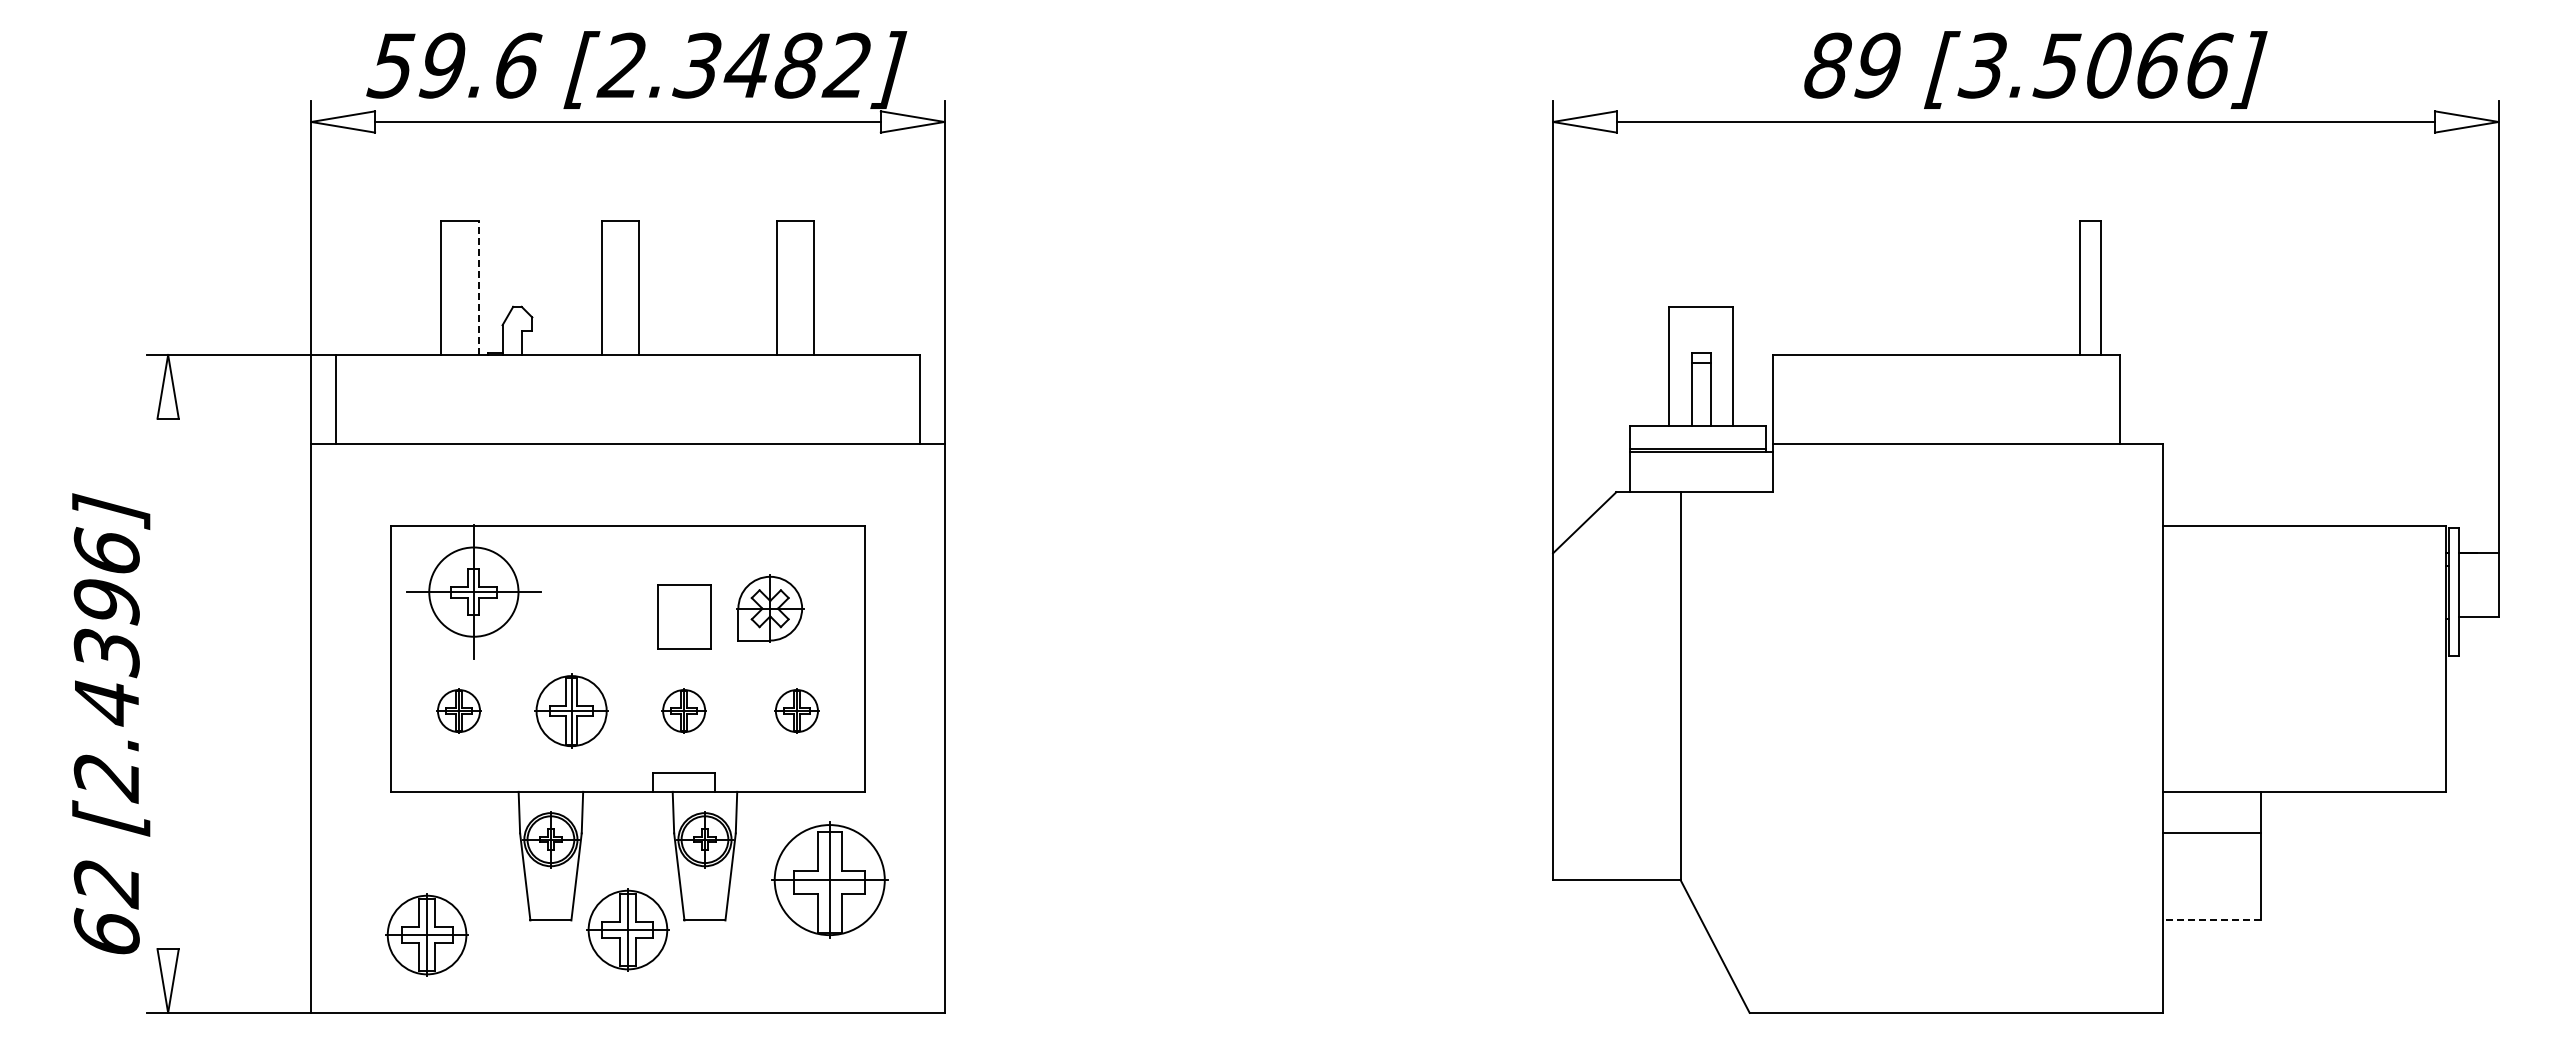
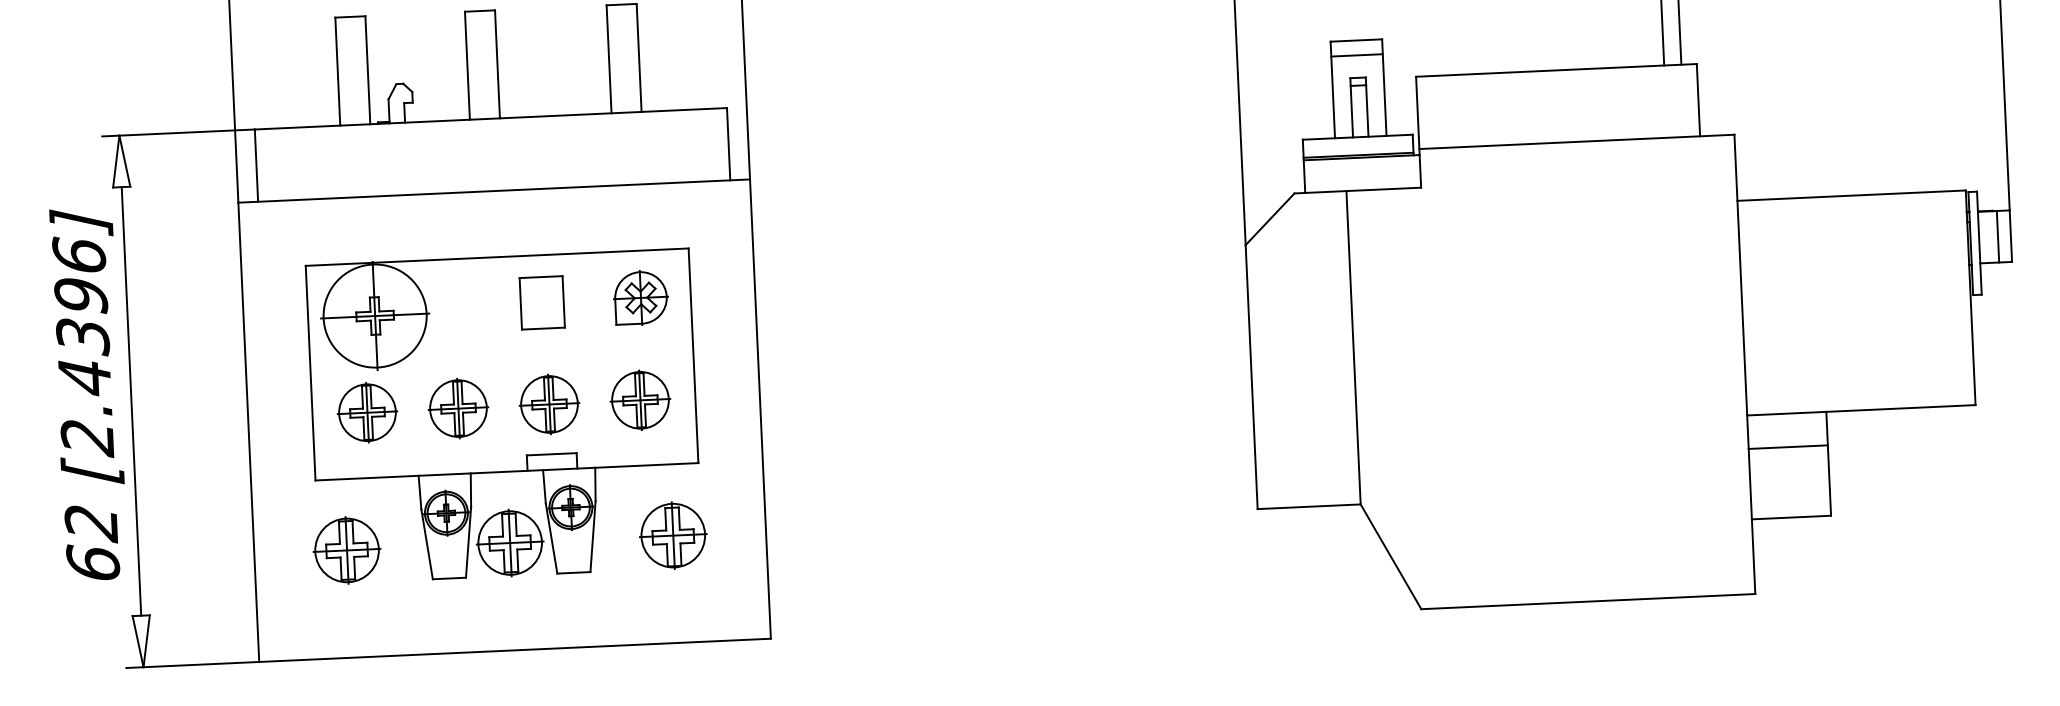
line: (478, 288) -> (367, 70), dashed -> solid
line: (1701, 325) -> (1357, 55), added
line: (2482, 585) -> (1997, 237), added
circle: (473, 591) -> (374, 315), size x1.43
part: (770, 608) -> (641, 297), moved
part: (684, 616) -> (542, 302), moved
line: (168, 683) -> (131, 401), added
part: (458, 710) -> (367, 412), size x1.67
part: (683, 710) -> (548, 404), size x1.67
part: (796, 710) -> (640, 399), size x1.67
text: (111, 723) -> (89, 394), moved
part: (829, 879) -> (673, 535), size x0.71
line: (2211, 920) -> (1791, 517), dashed -> solid
part: (627, 929) -> (509, 542), moved
part: (426, 934) -> (346, 550), moved

